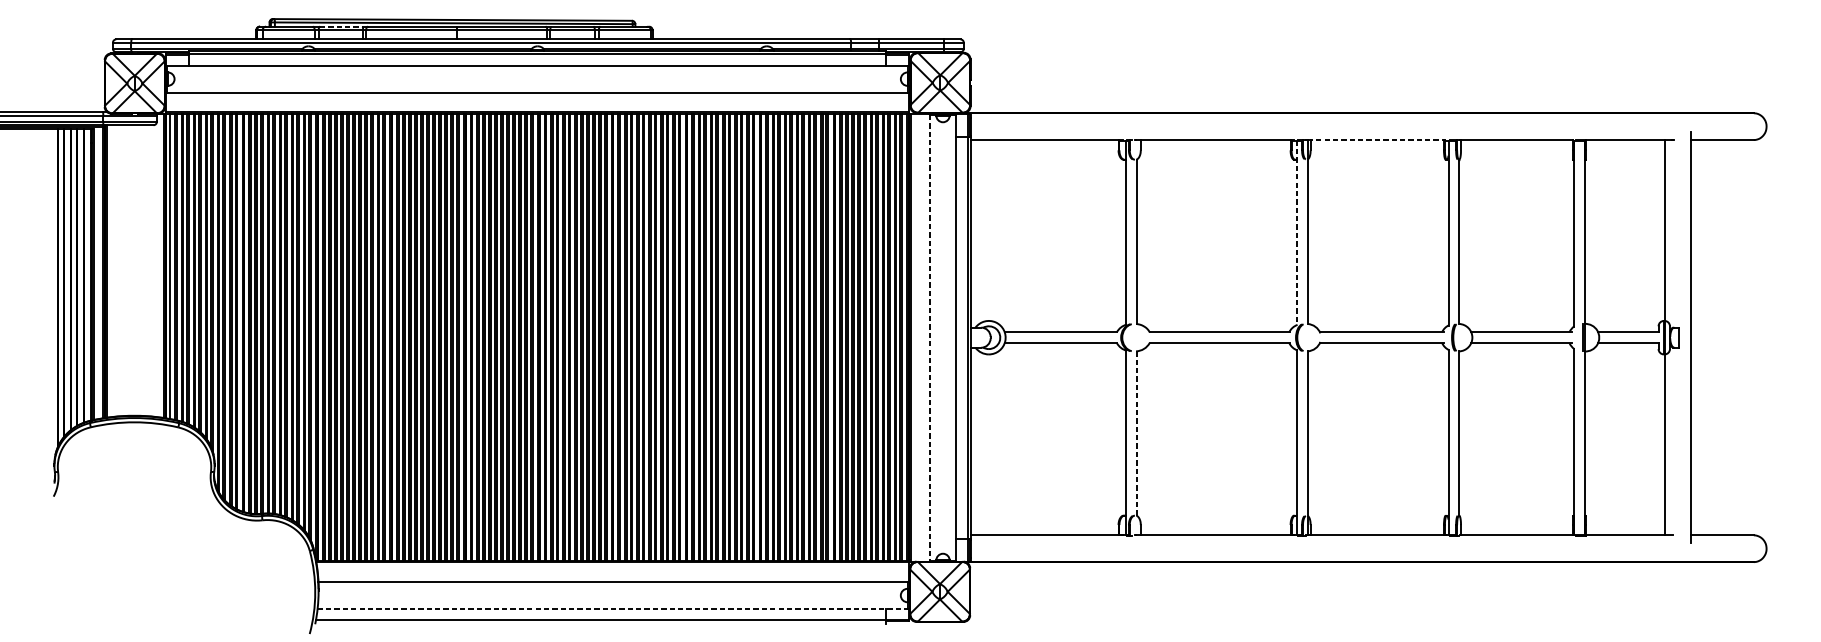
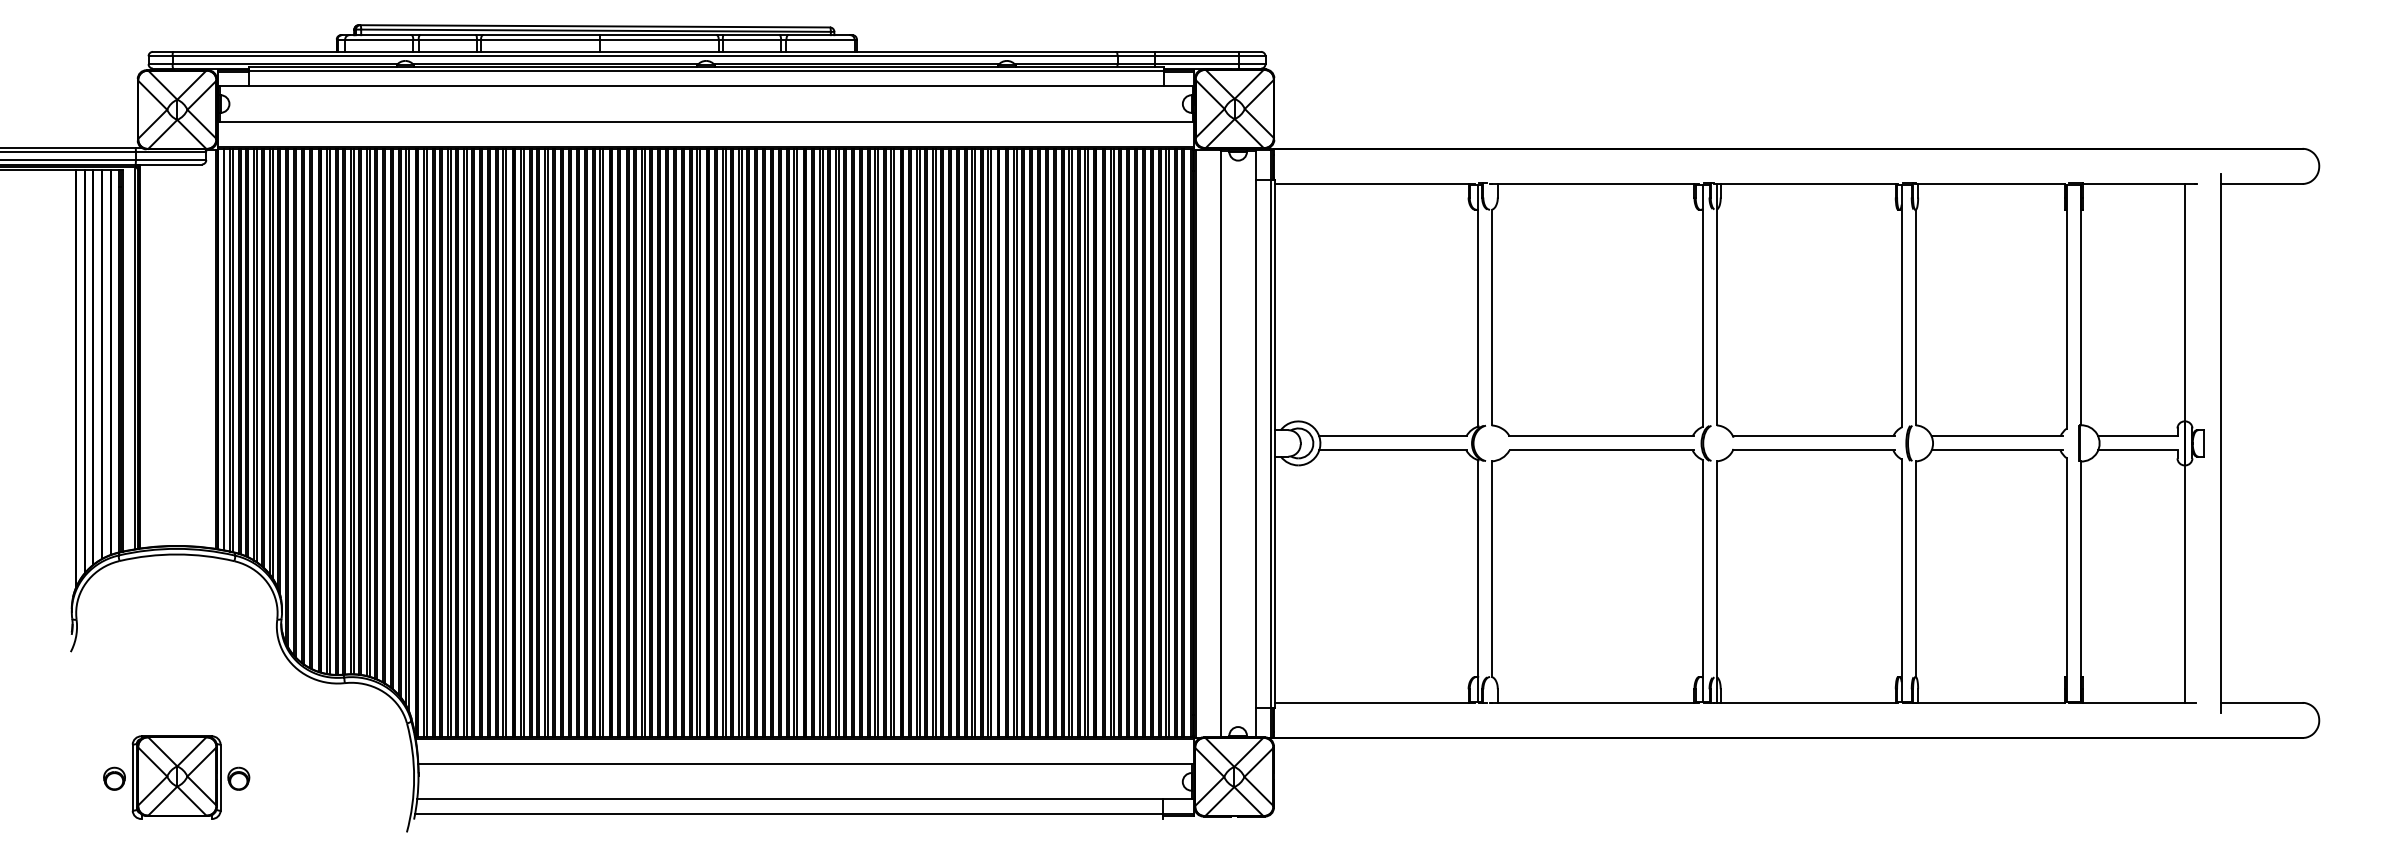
line: (341, 26) -> (448, 35), dashed -> solid
line: (1376, 139) -> (1807, 183), dashed -> solid
line: (1296, 233) -> (1702, 306), dashed -> solid
line: (929, 337) -> (1220, 443), dashed -> solid
line: (1136, 433) -> (1492, 569), dashed -> solid
part: (134, 592) -> (176, 777), added
line: (612, 608) -> (804, 799), dashed -> solid

